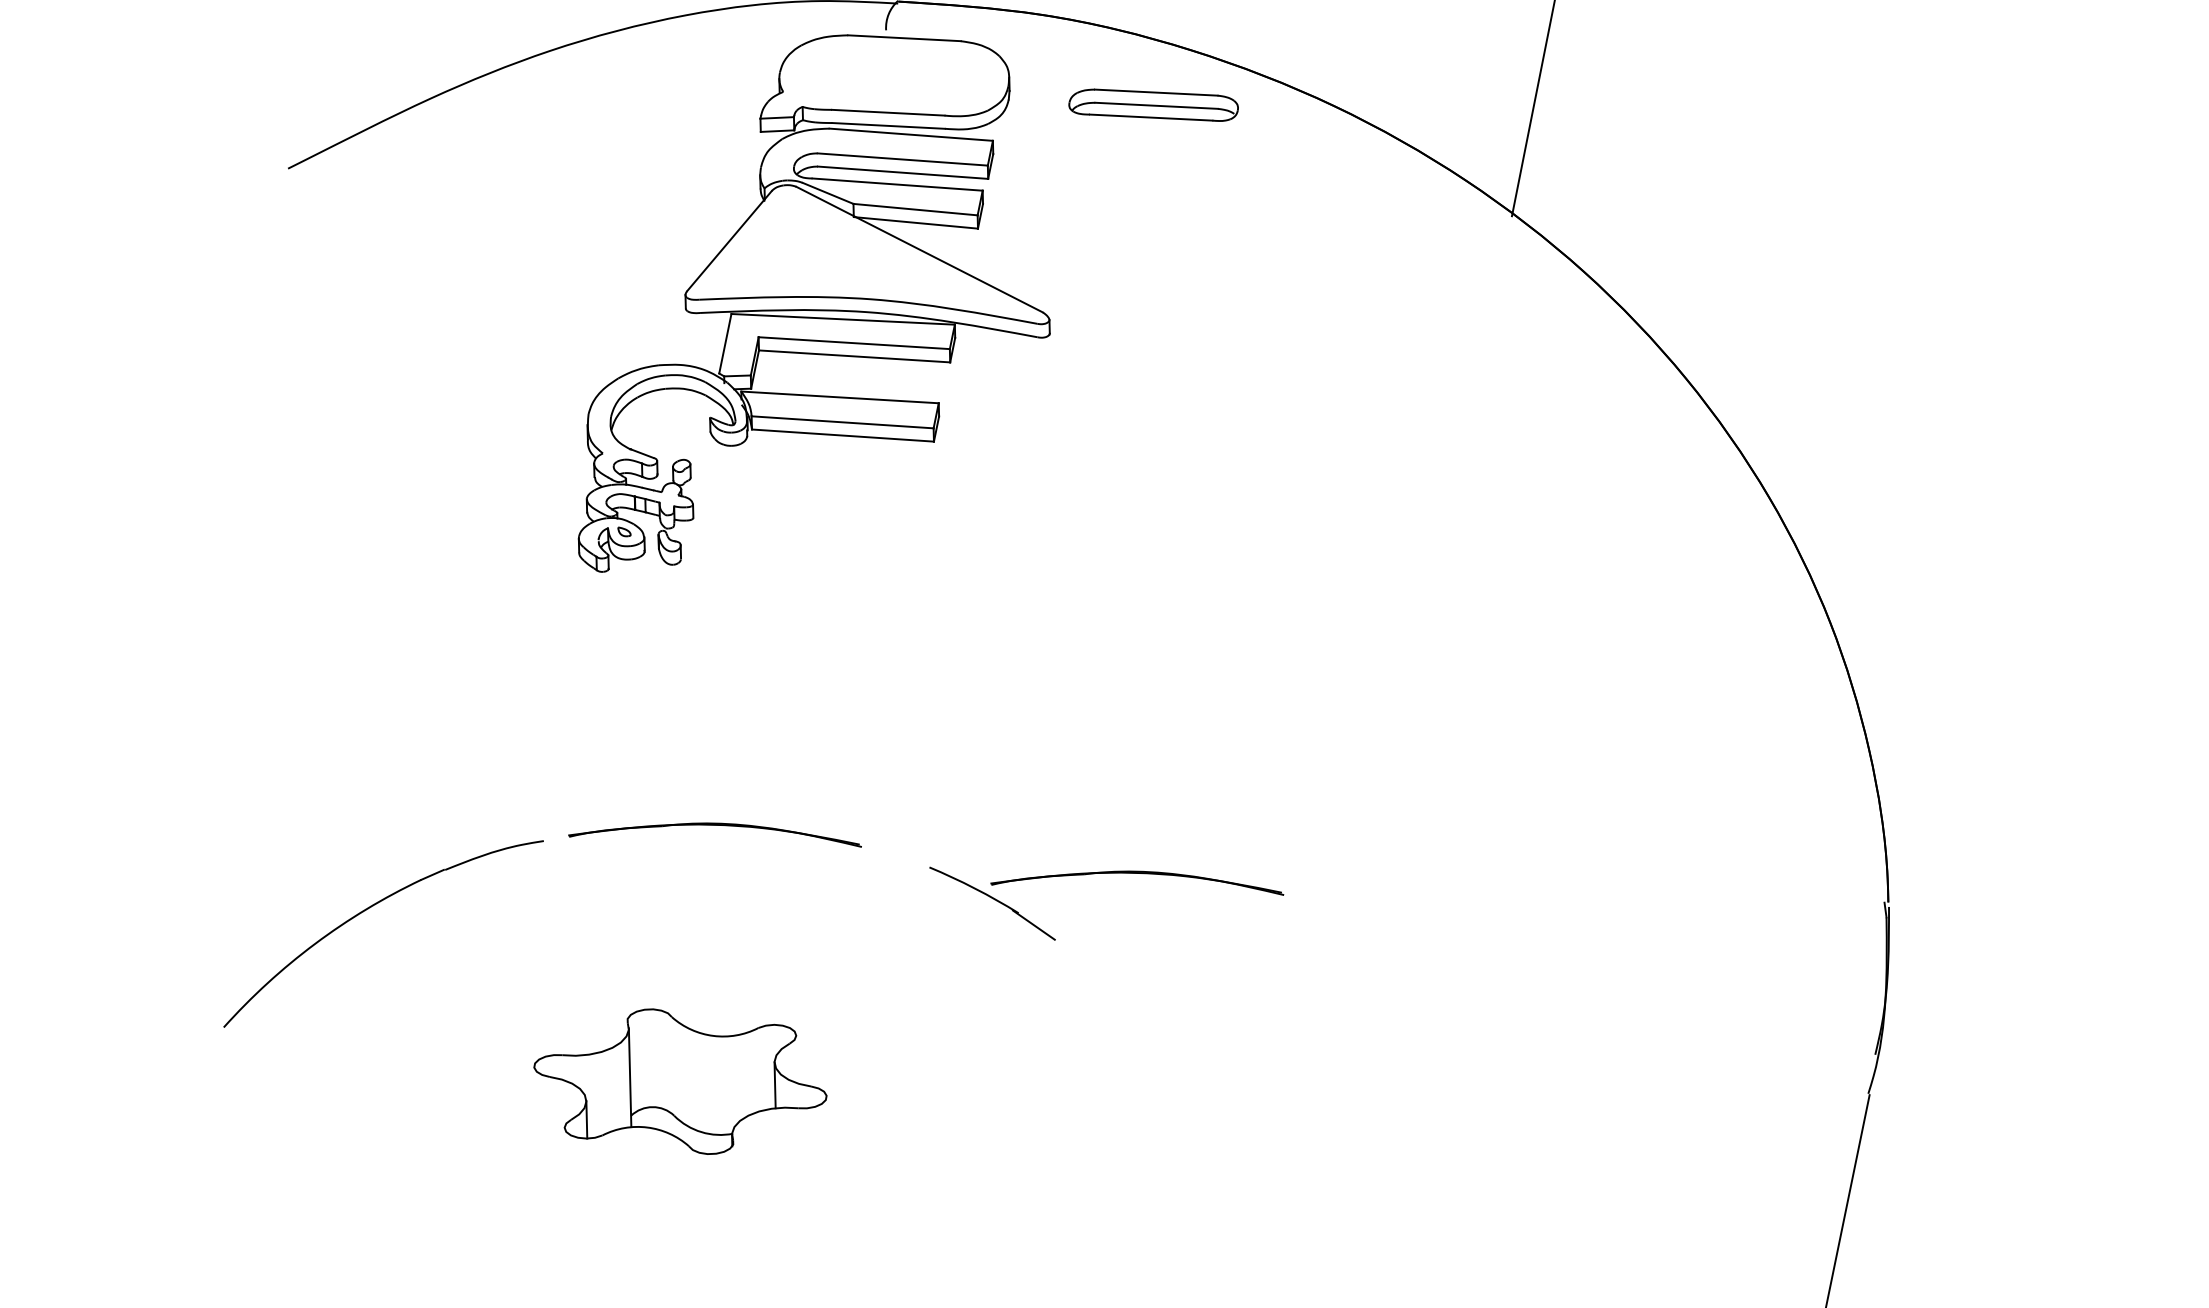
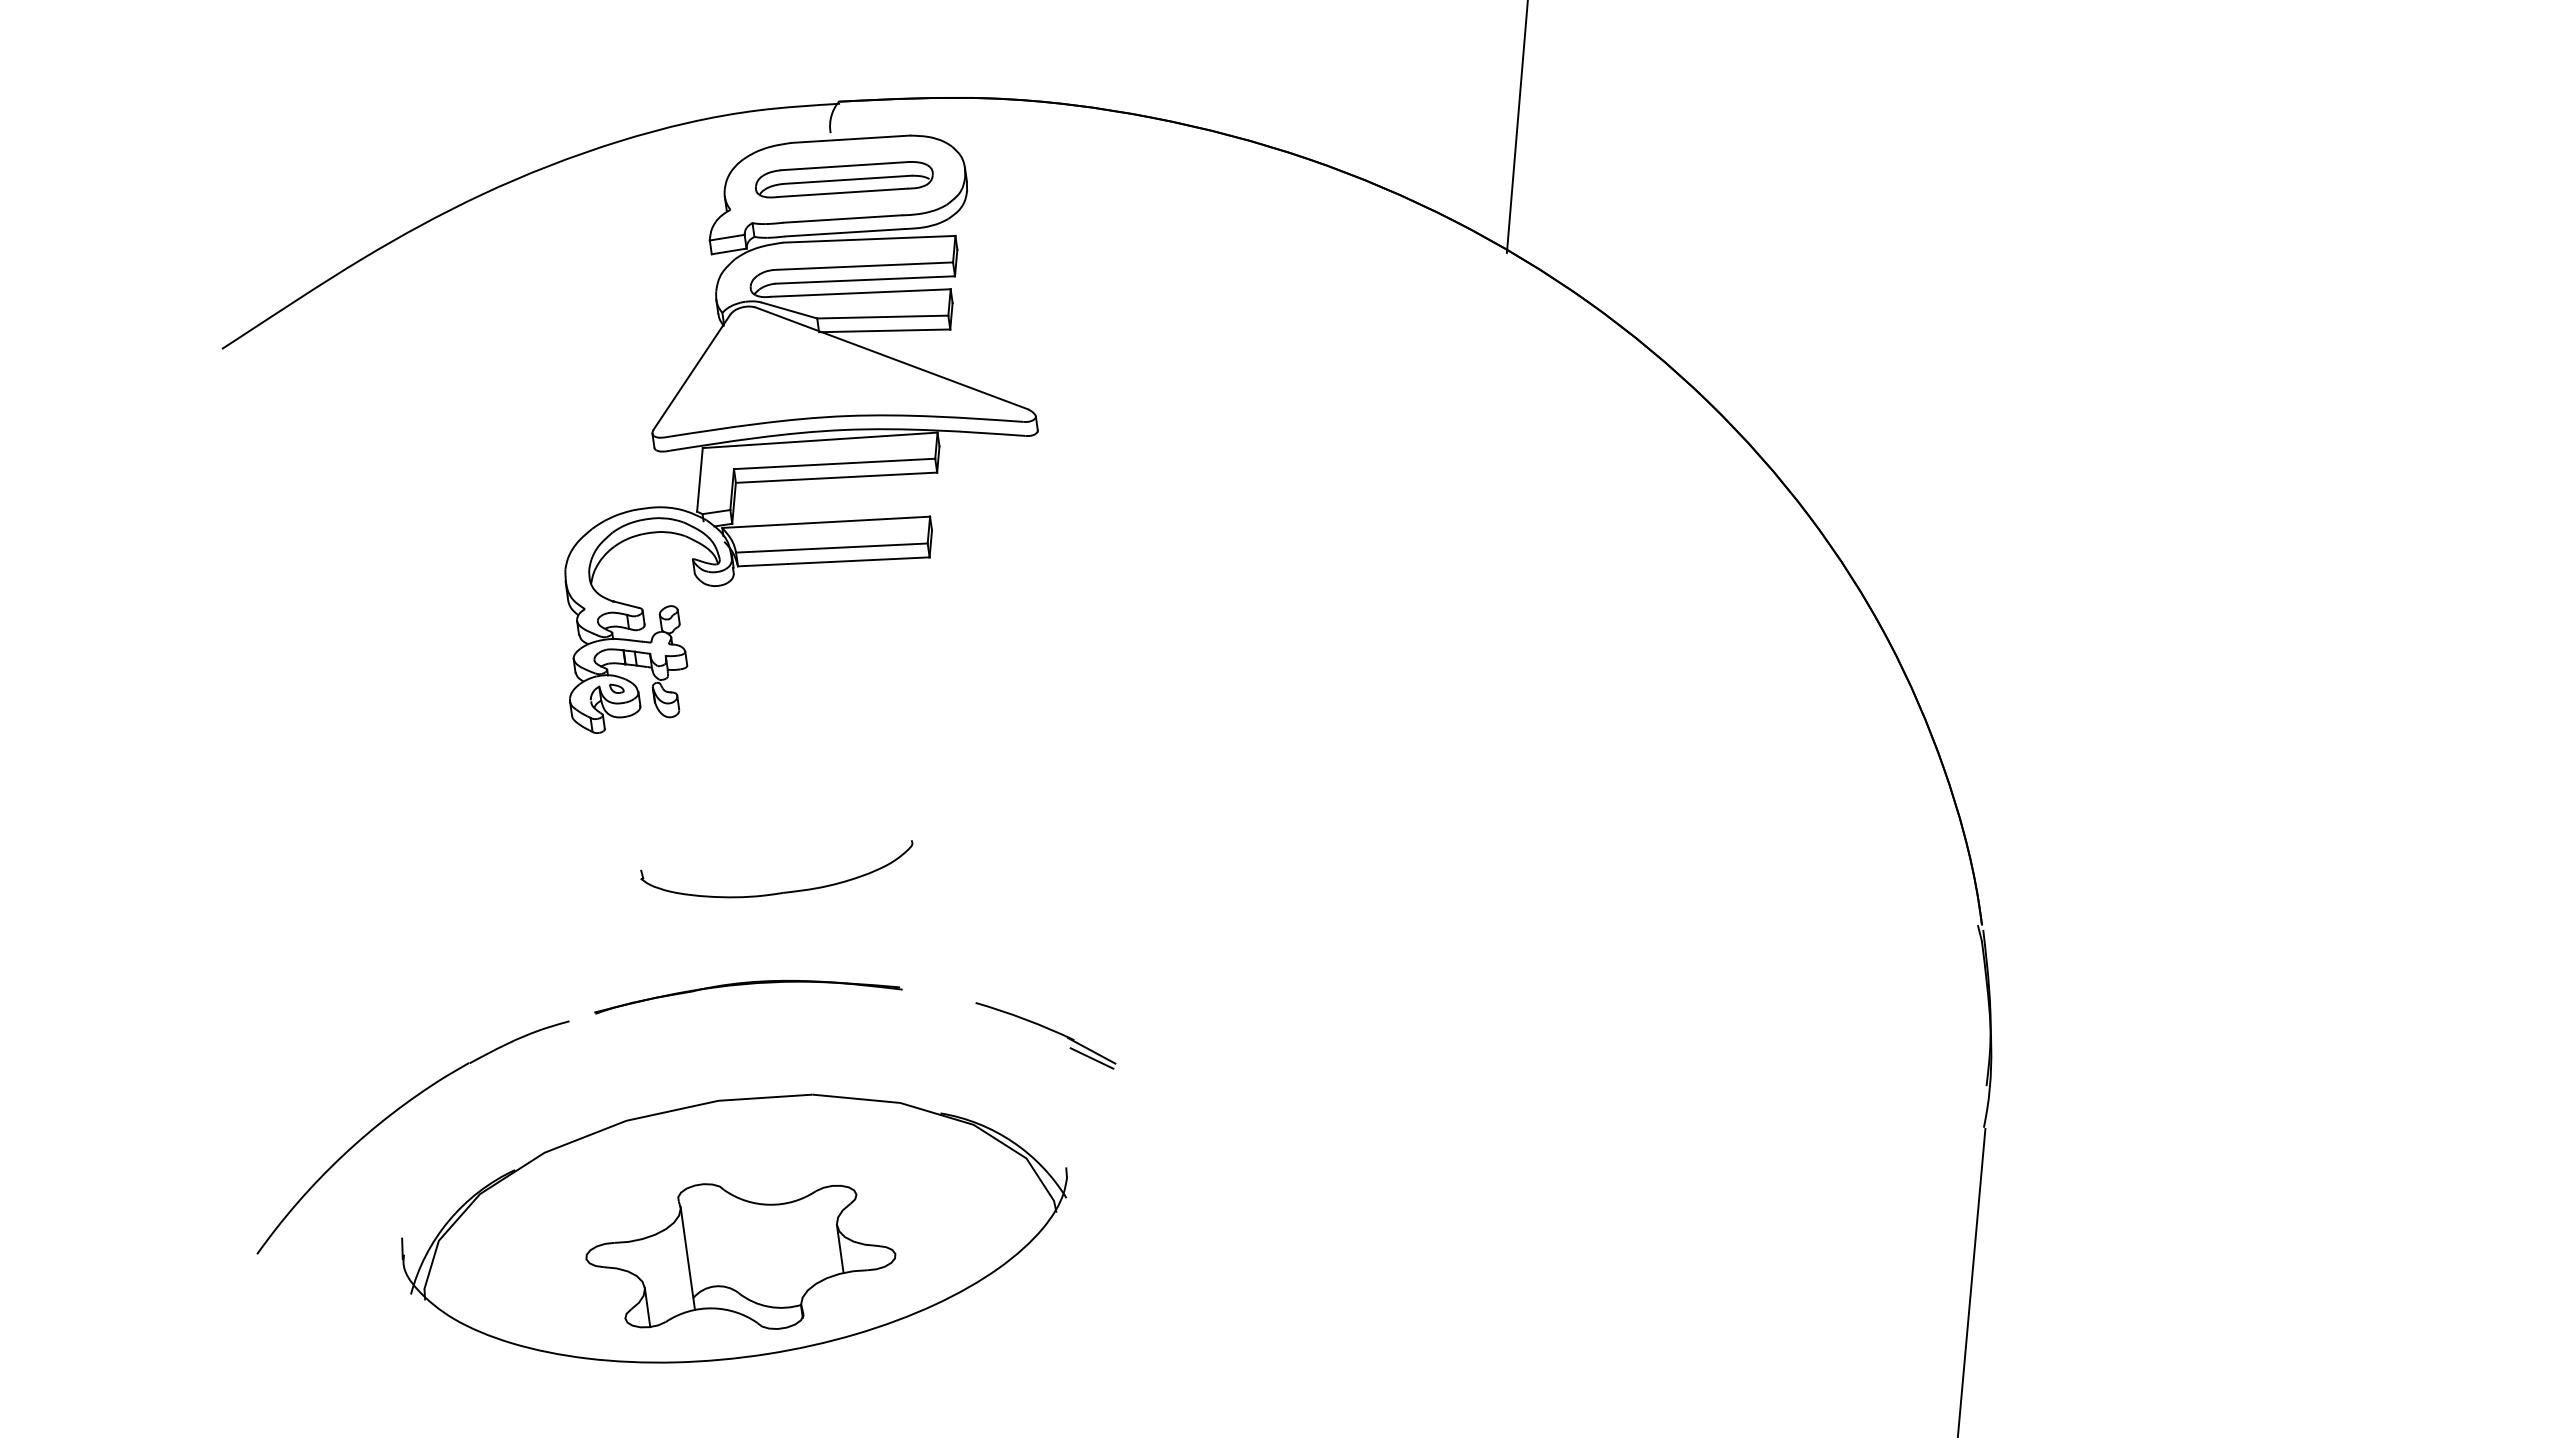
part: (1153, 105) -> (844, 179), moved
part: (754, 741) -> (777, 892), added
part: (1135, 874) -> (1191, 985), removed
line: (1032, 932) -> (1091, 1058), added
part: (677, 1054) -> (734, 1228), added

